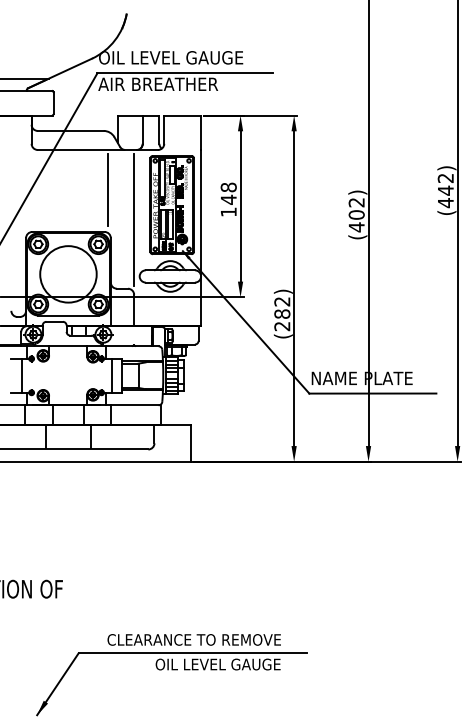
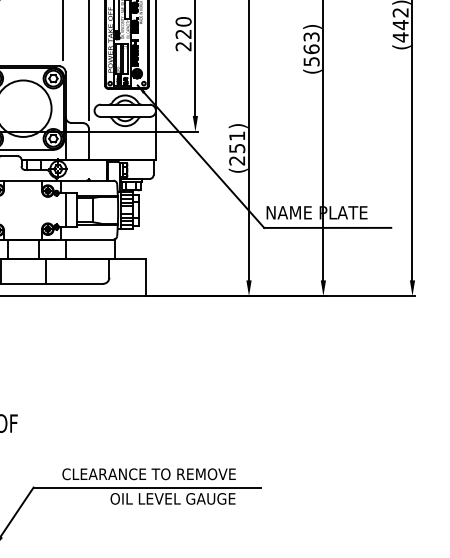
text: (228, 199) -> (183, 33), 148 -> 220
text: (356, 215) -> (311, 49), (402) -> (563)
text: (282, 307) -> (237, 141), (282) -> (251)

